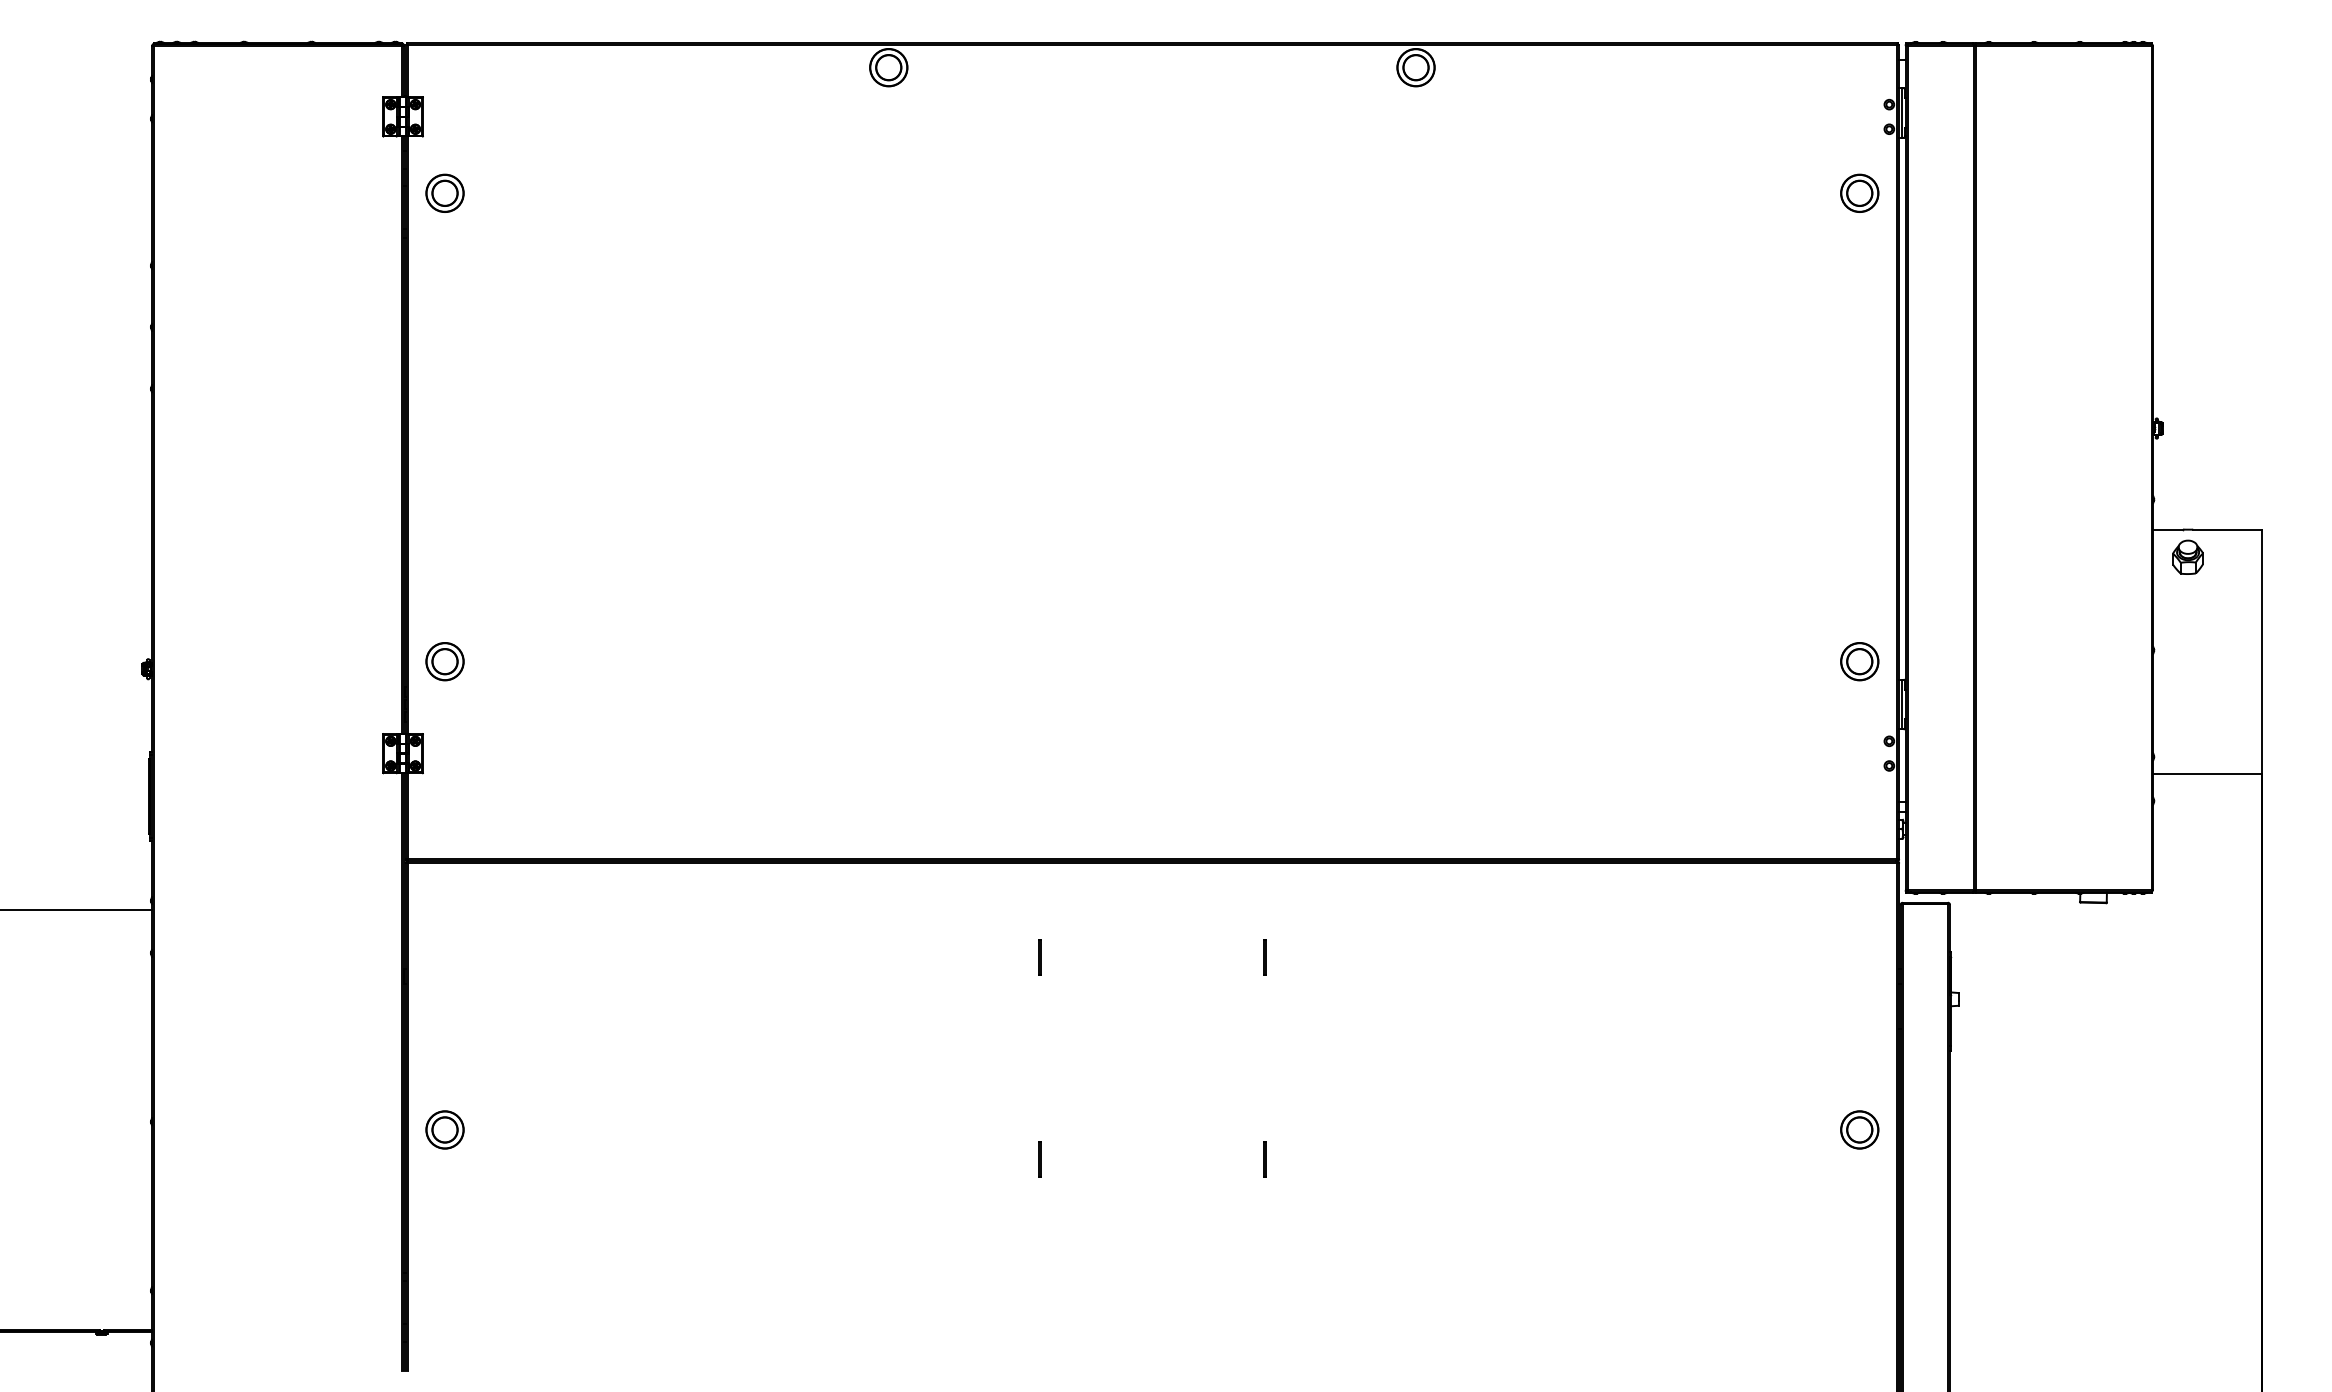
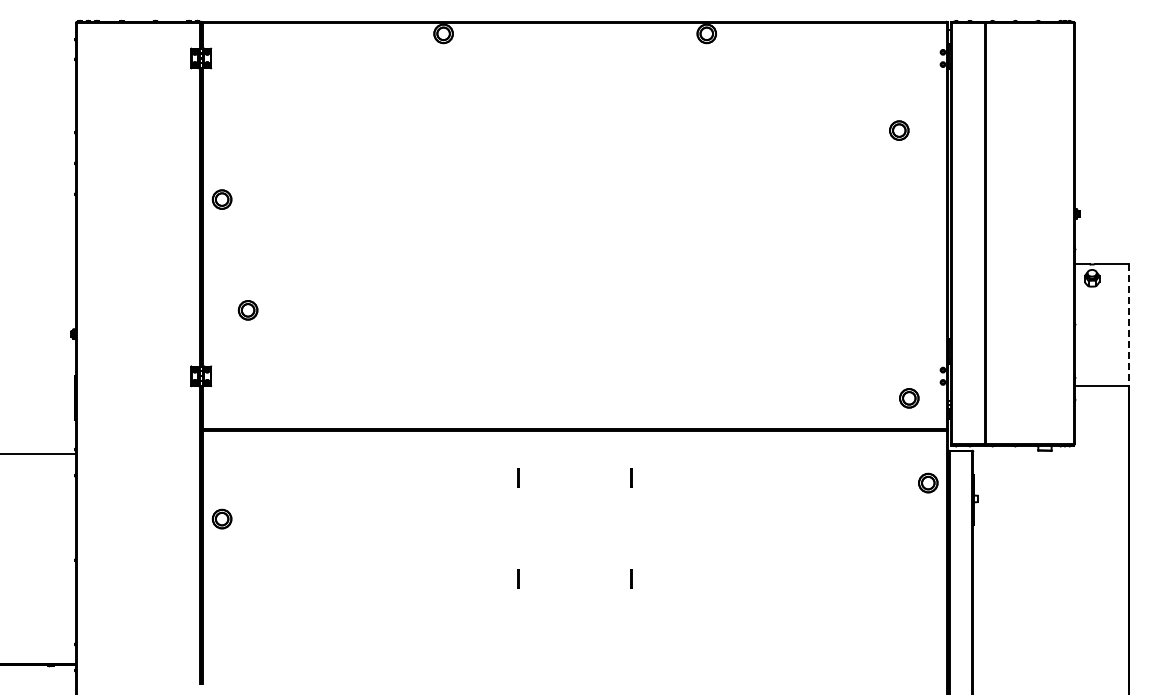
part: (443, 193) -> (221, 199), moved
part: (1860, 193) -> (899, 130), moved
line: (2262, 651) -> (1129, 325), solid -> dashed
part: (443, 661) -> (247, 310), moved
part: (1860, 661) -> (909, 398), moved
part: (443, 1128) -> (221, 518), moved
part: (1860, 1128) -> (928, 482), moved

